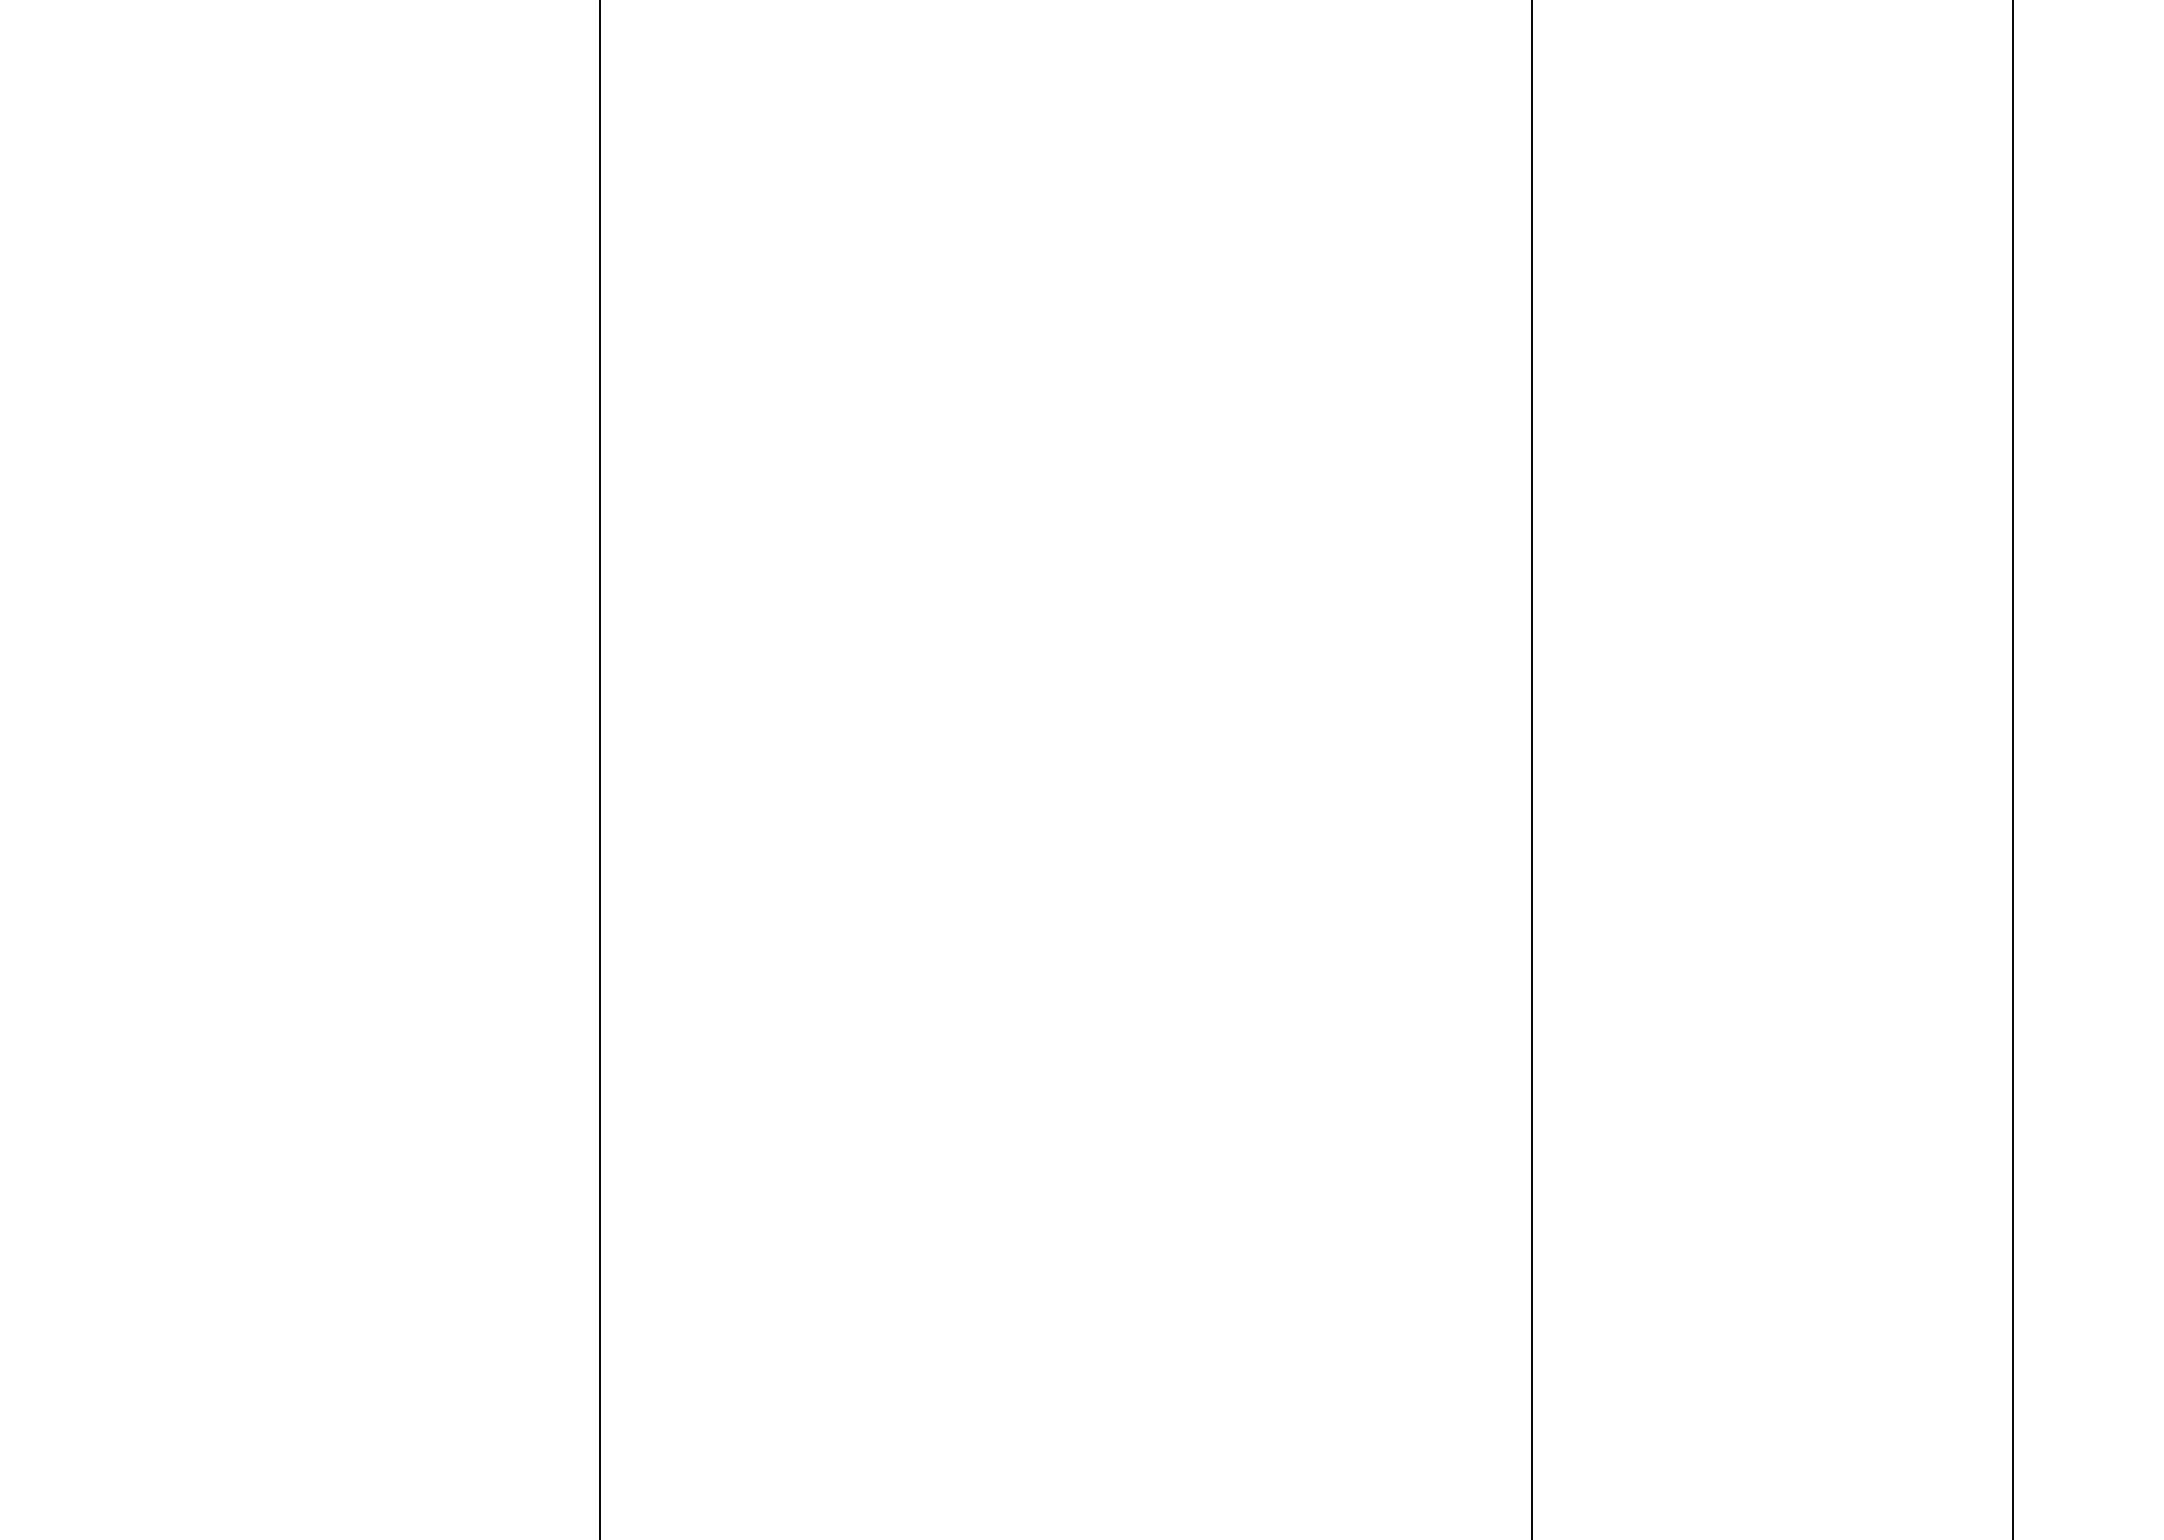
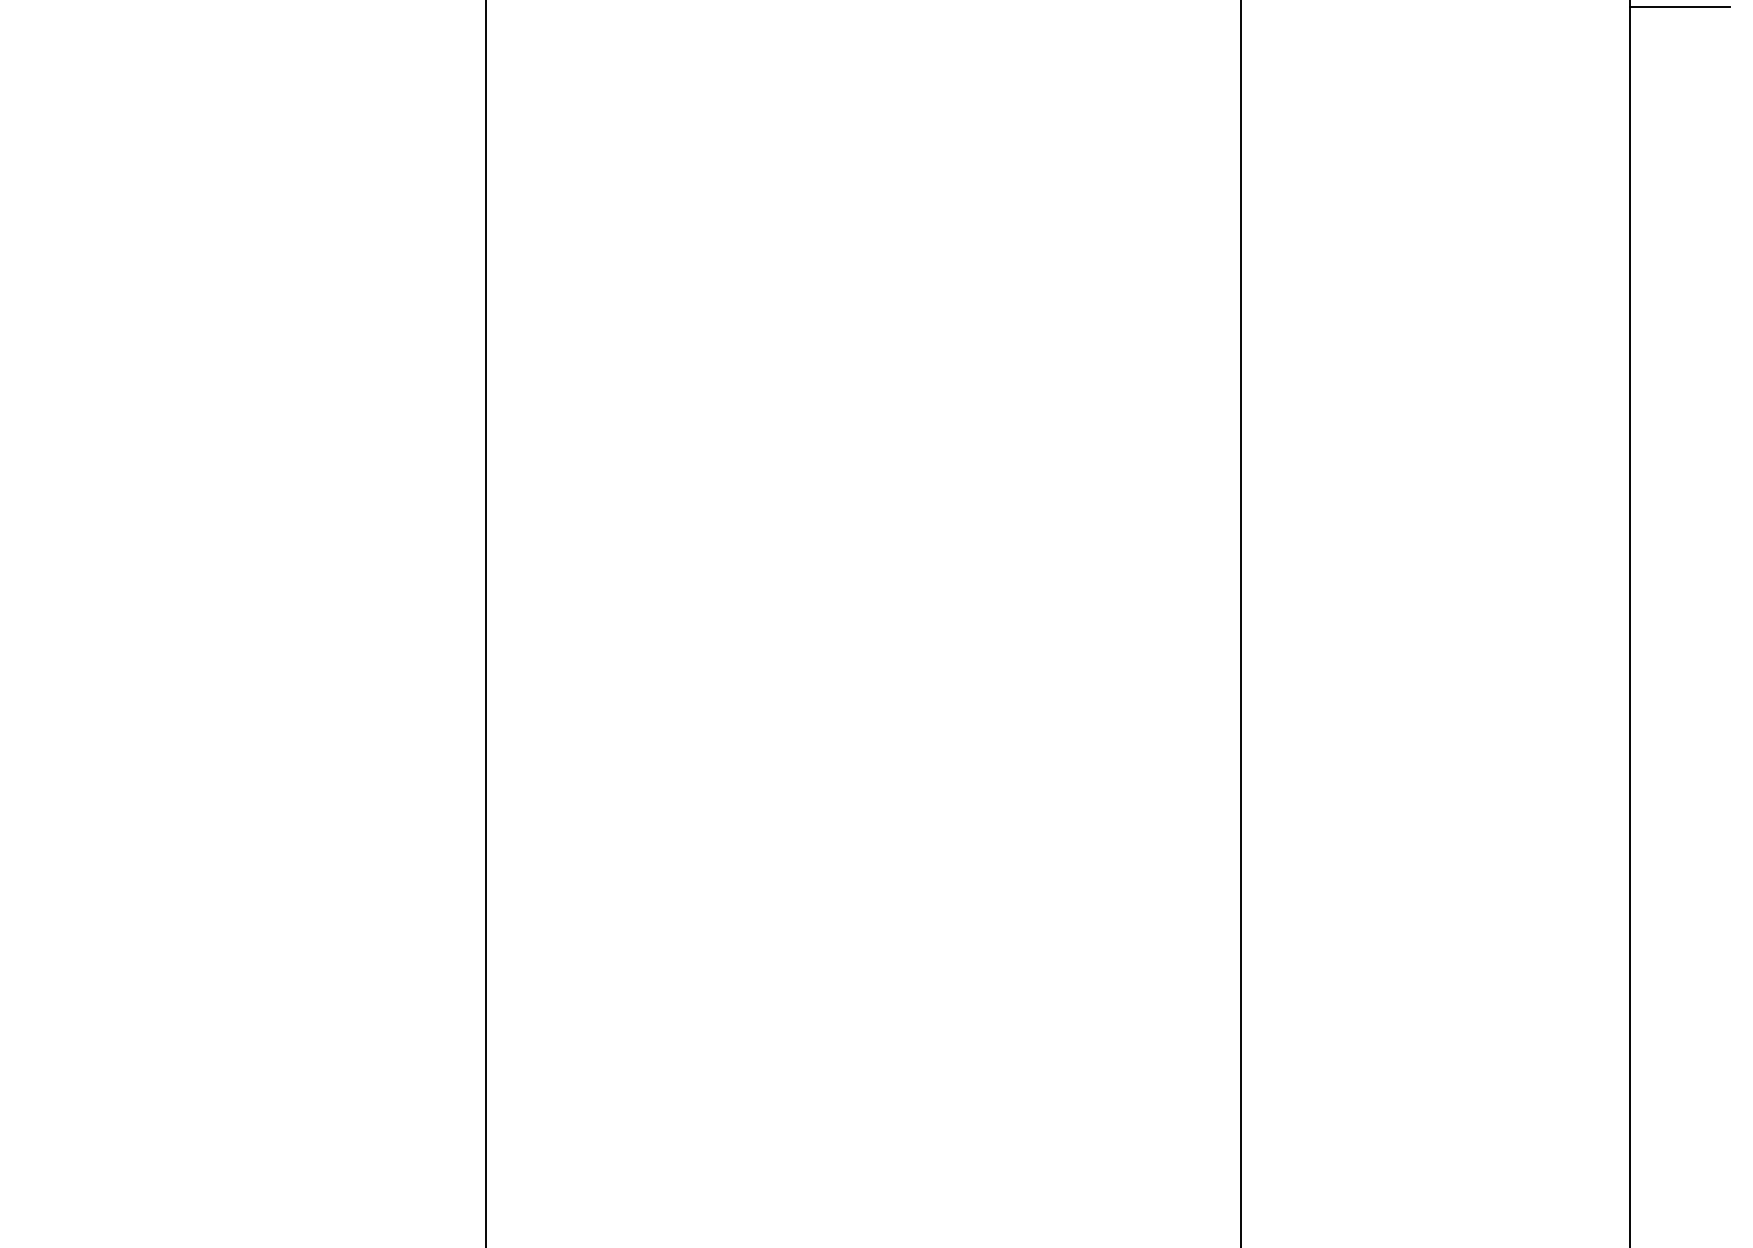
line: (2073, 7) -> (1679, 6), added

